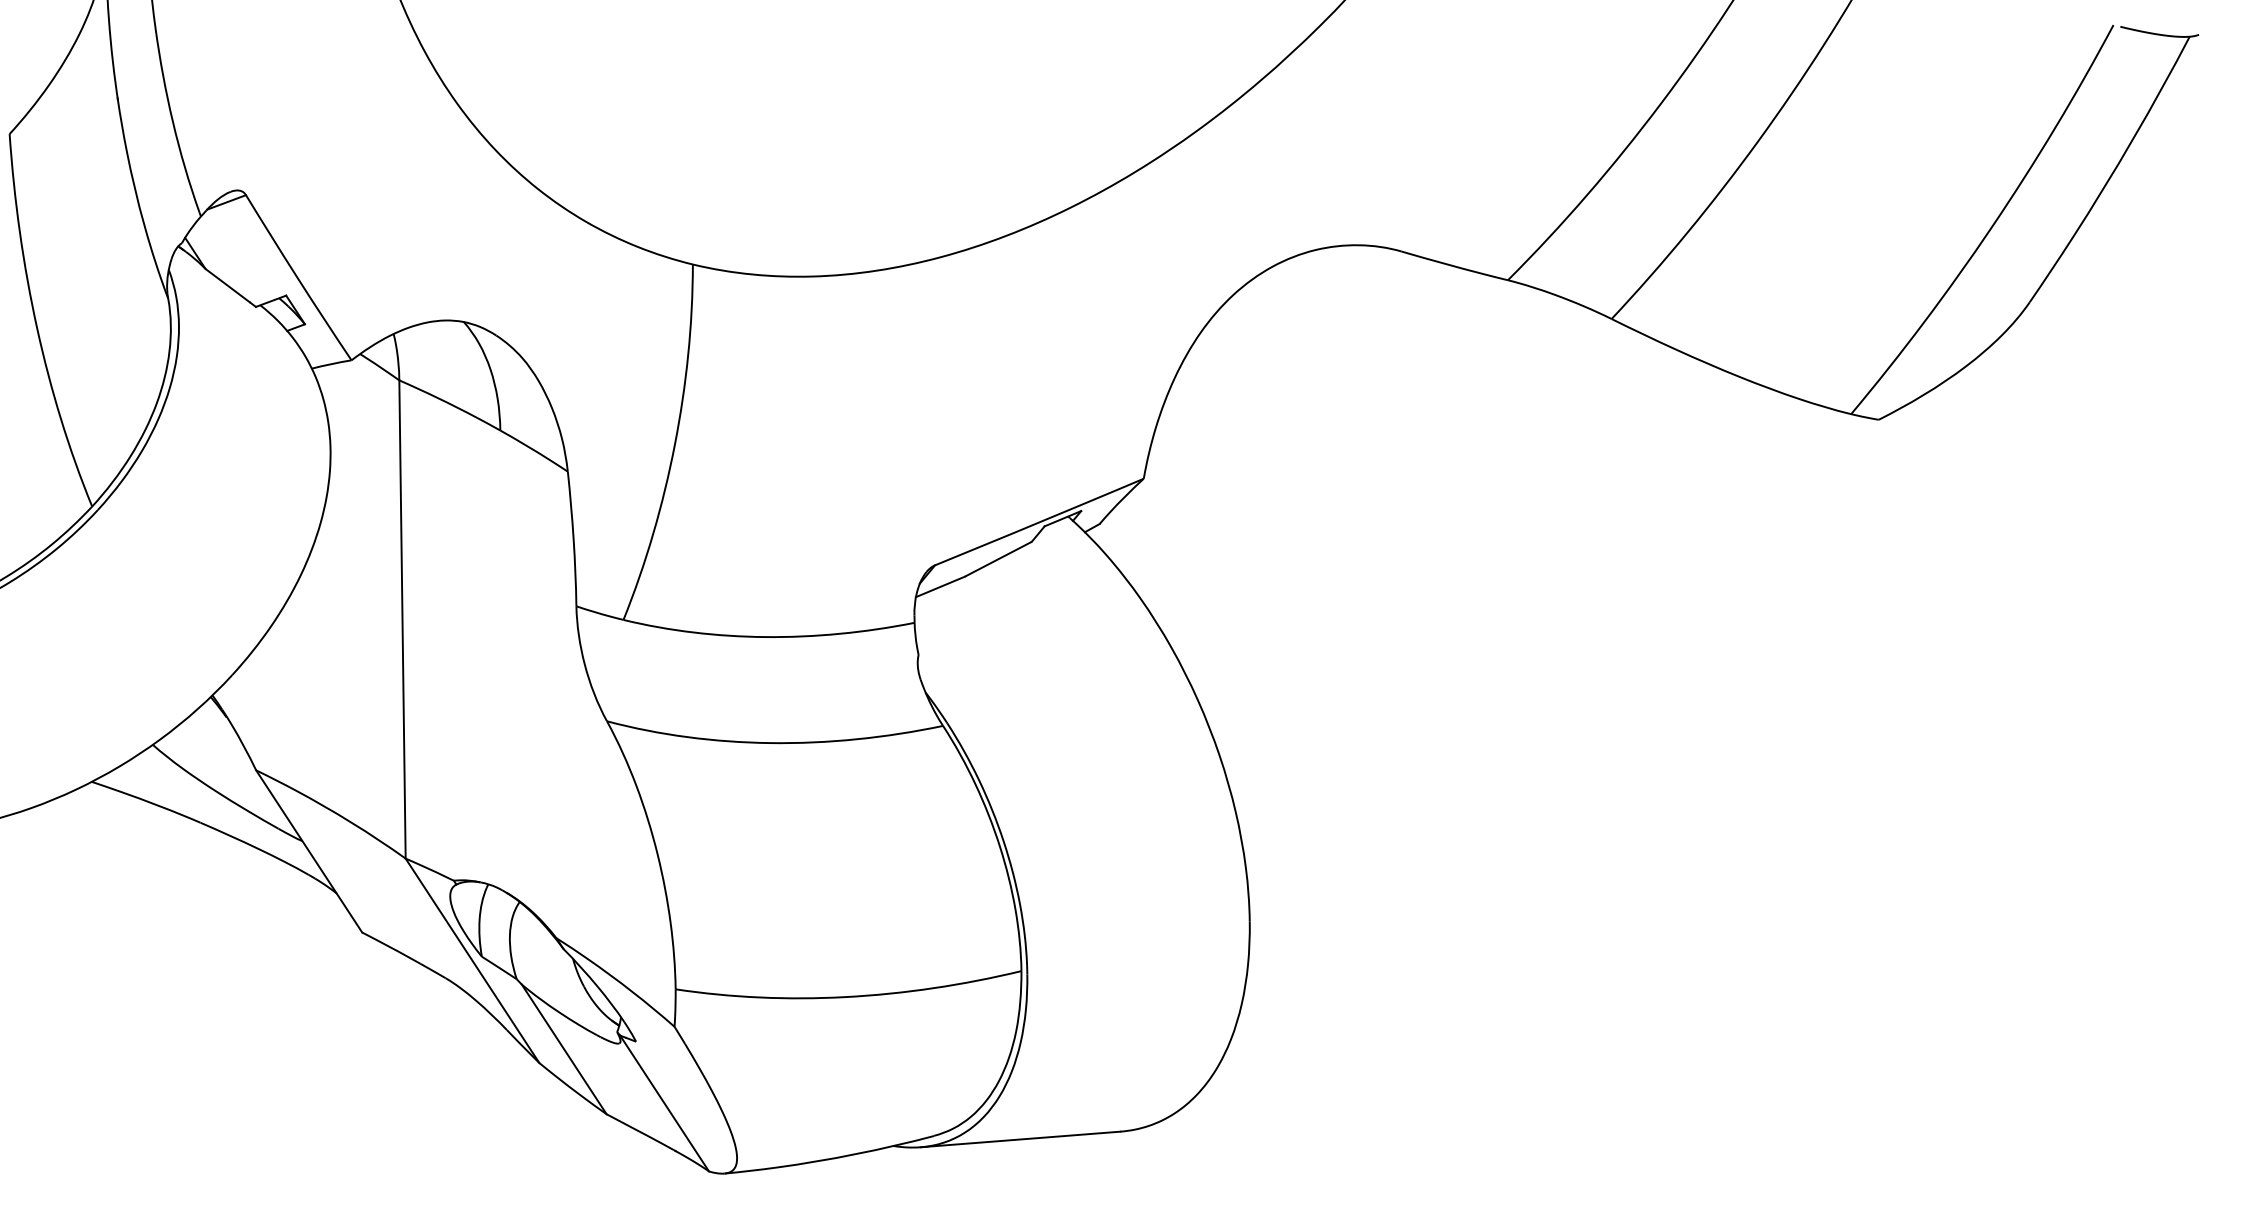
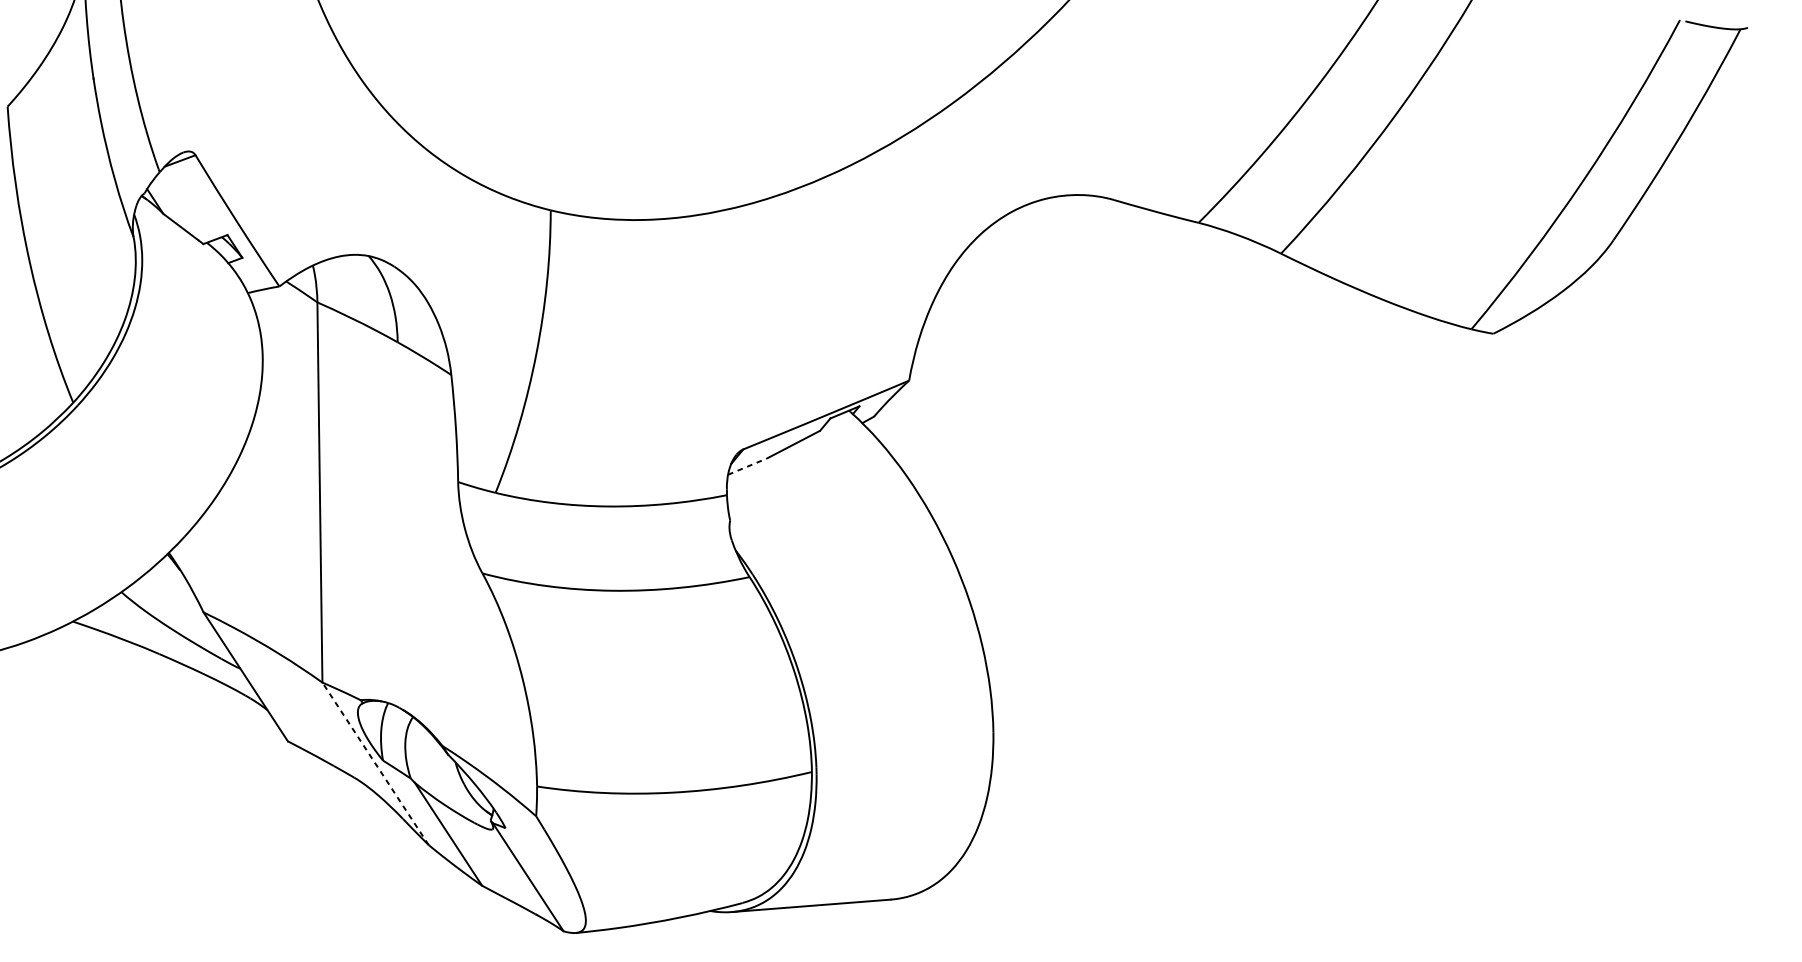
line: (940, 586) -> (747, 466), solid -> dashed
line: (472, 960) -> (375, 763), solid -> dashed

